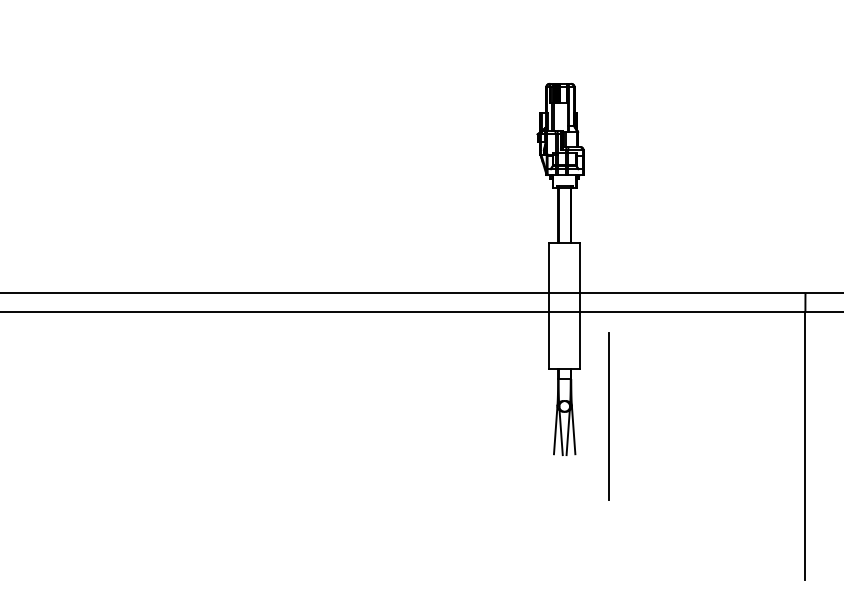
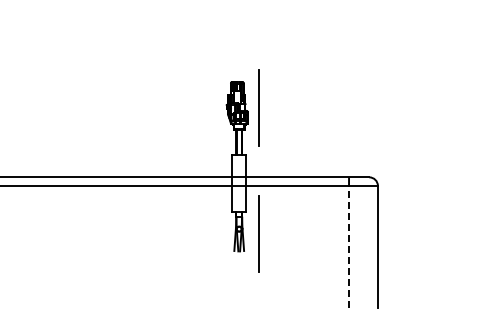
line: (606, 139) -> (258, 107), added
line: (806, 444) -> (349, 246), solid -> dashed

